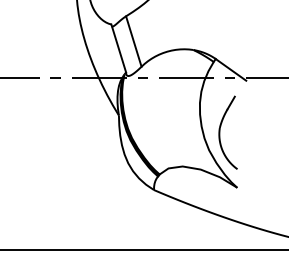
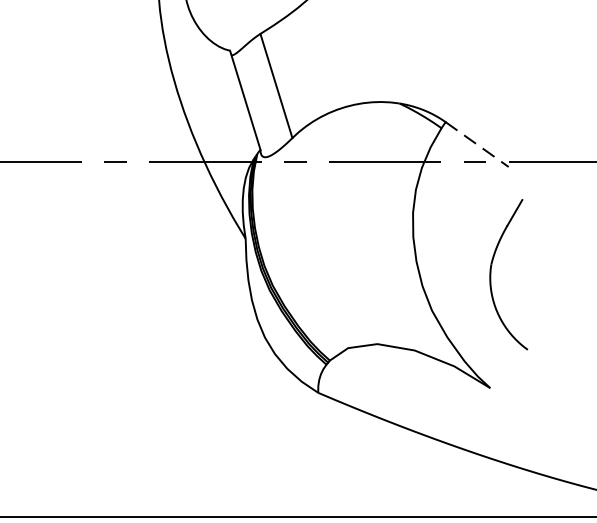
line: (231, 69) -> (478, 143), solid -> dashed
part: (220, 132) -> (492, 273), moved

